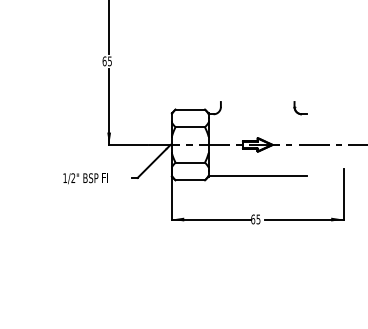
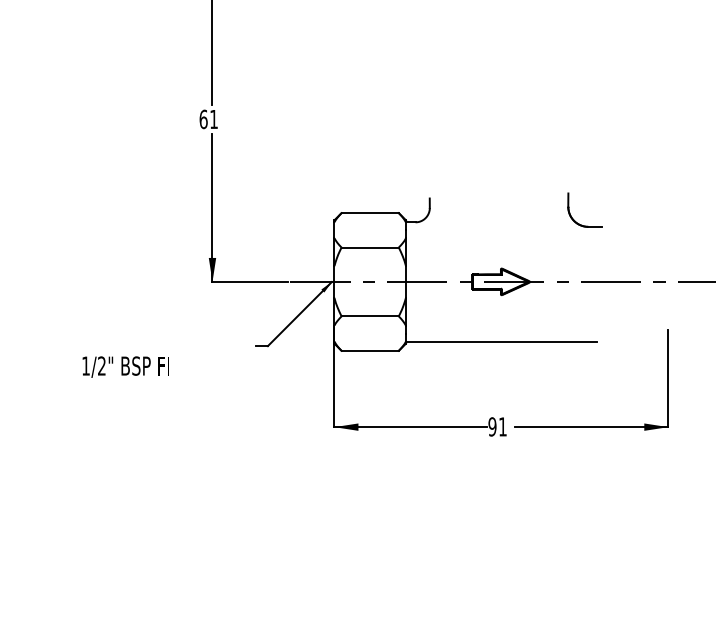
text: (109, 61) -> (213, 119), 65 -> 61
part: (300, 108) -> (584, 211), size x1.4
text: (85, 178) -> (125, 366), moved
text: (255, 219) -> (497, 426), 65 -> 91

